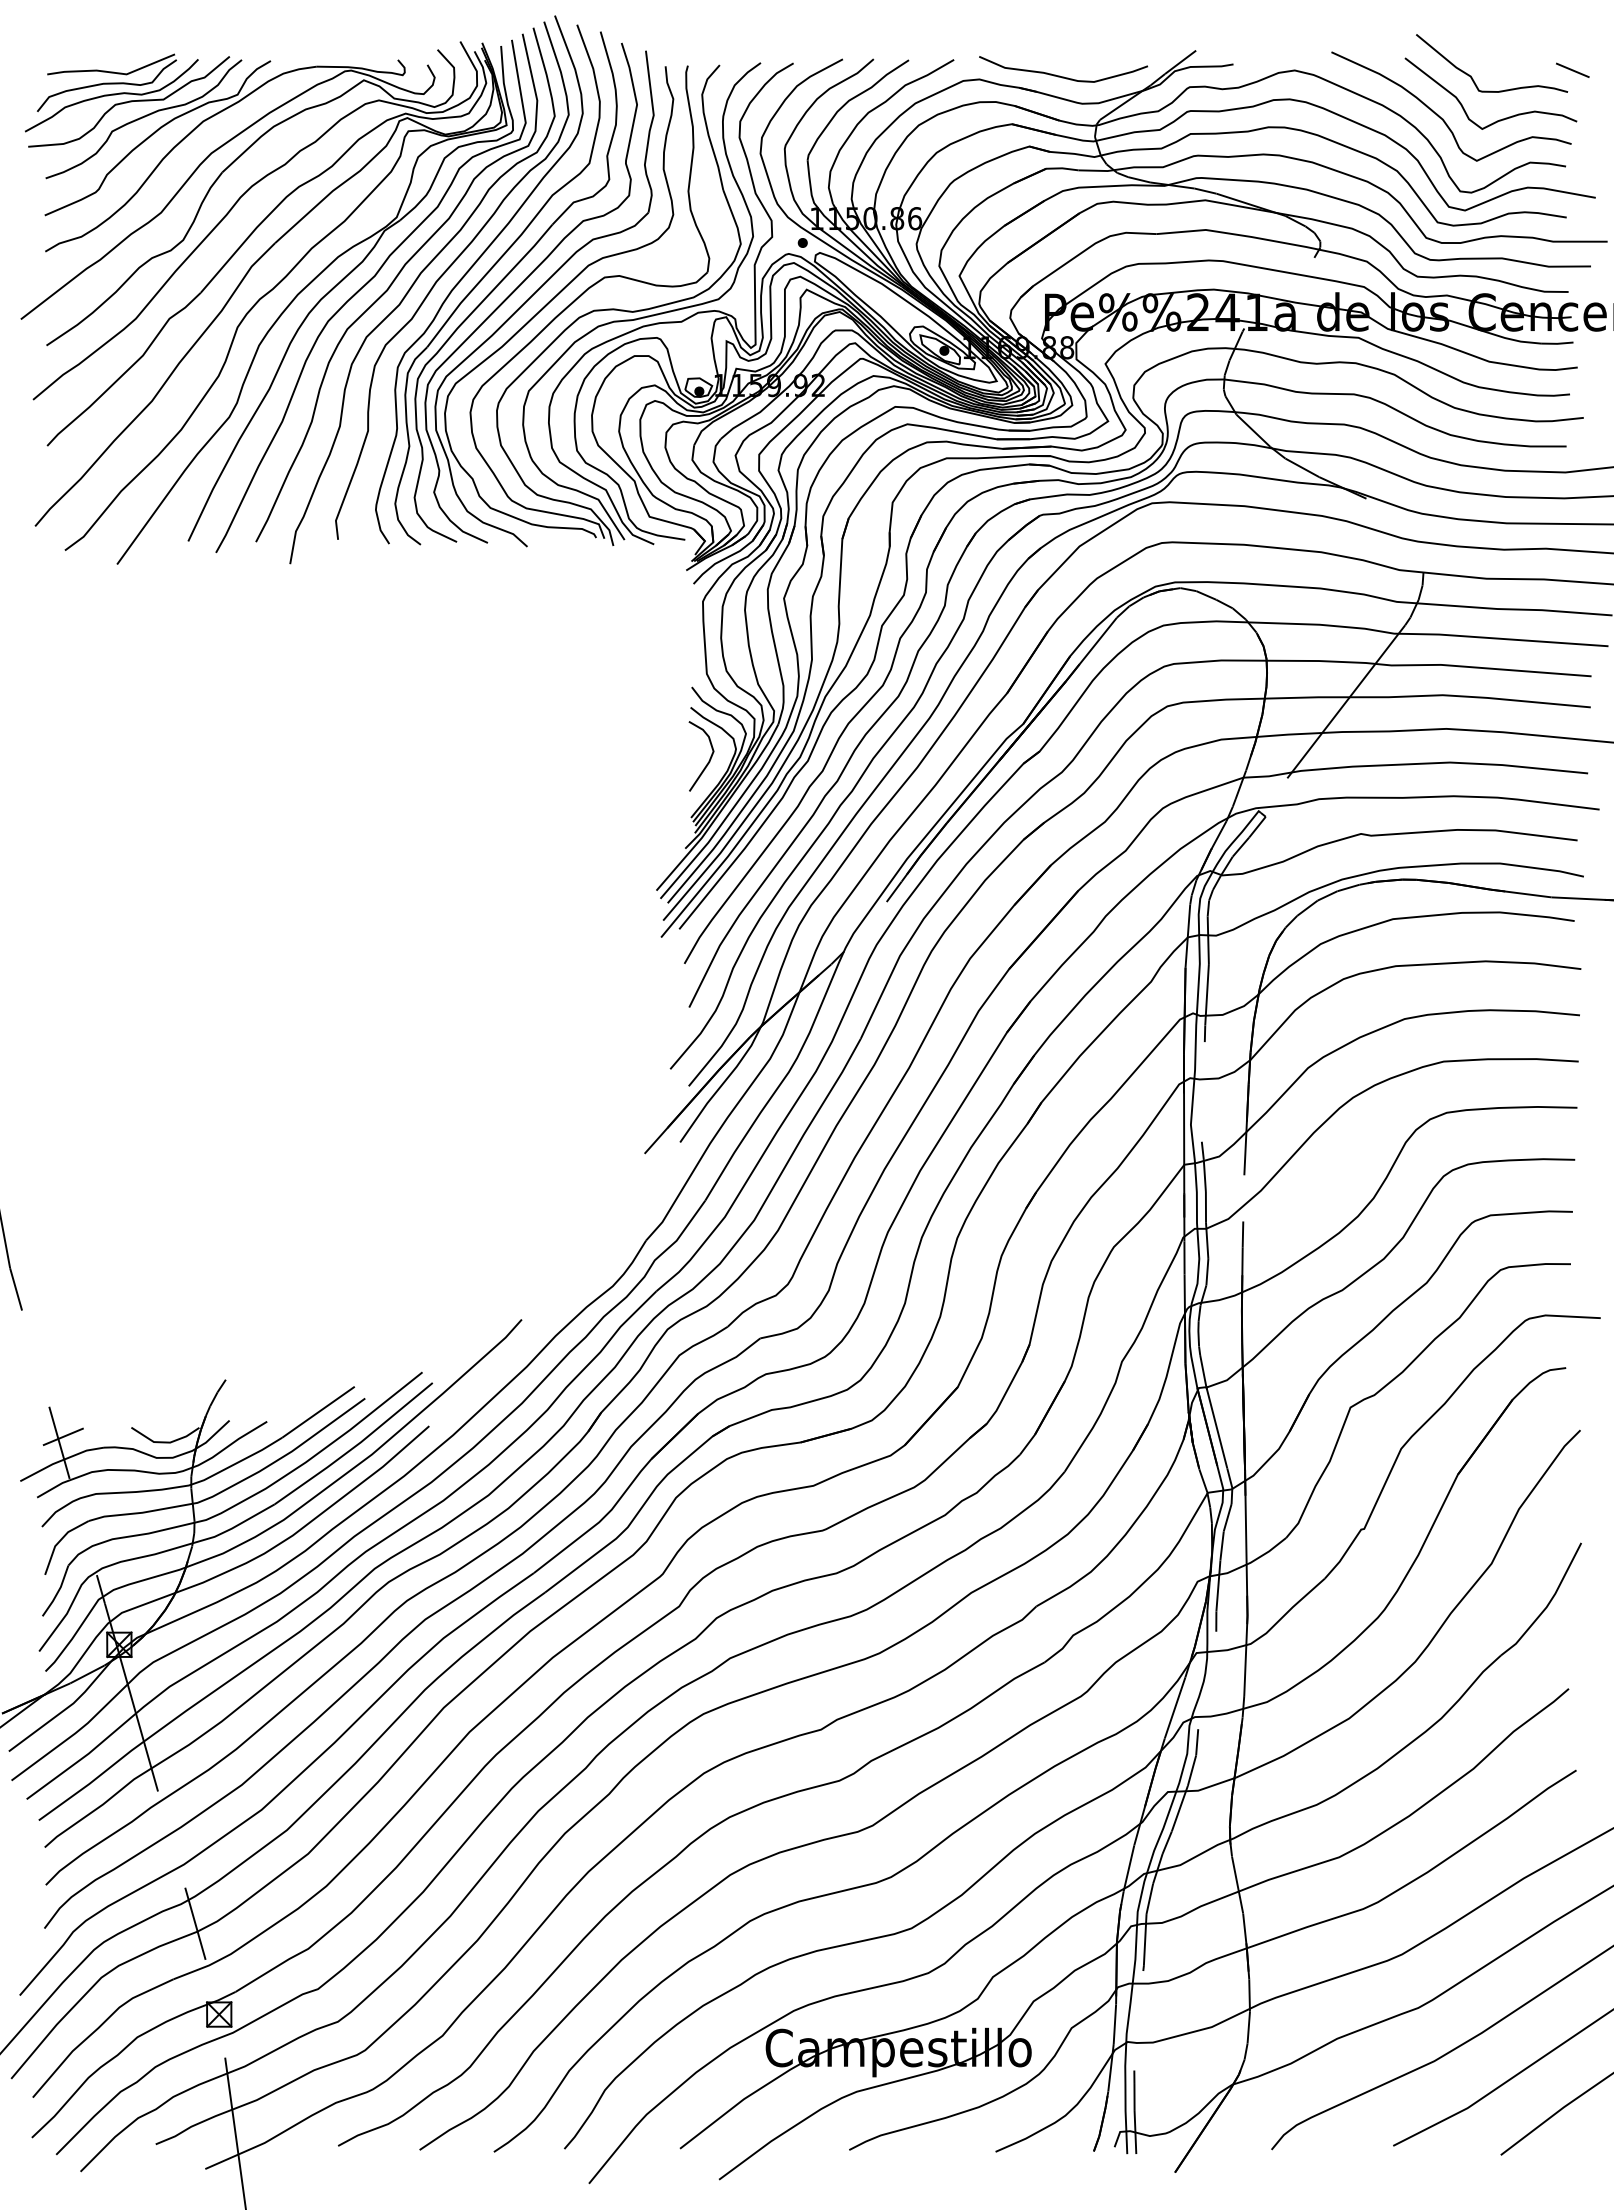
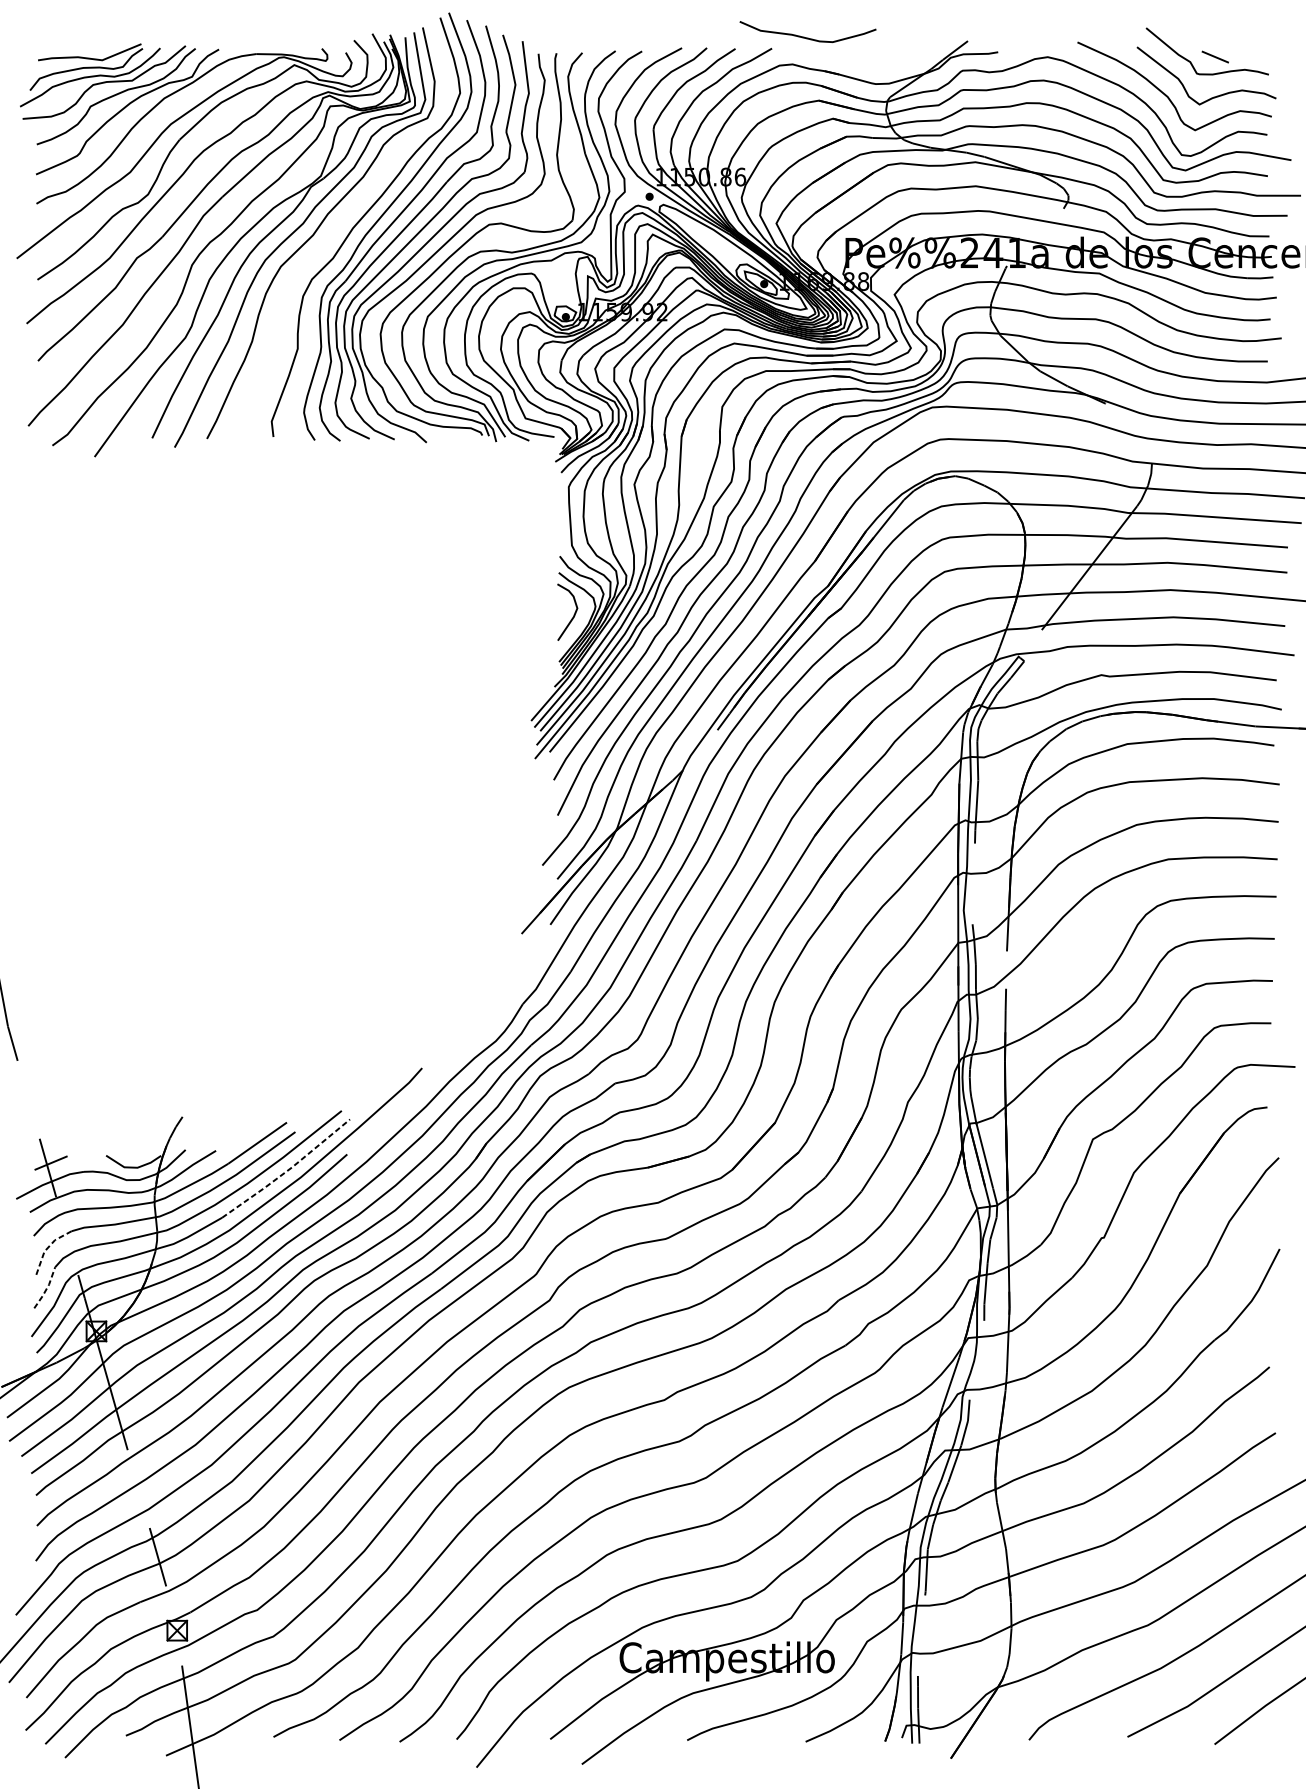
line: (1572, 69) -> (1215, 56), moved
curve: (1060, 75) -> (805, 36), moved
curve: (412, 287) -> (333, 232), removed
line: (355, 1446) -> (287, 1170), solid -> dashed
line: (59, 1541) -> (47, 1247), solid -> dashed
line: (58, 1592) -> (47, 1289), solid -> dashed

